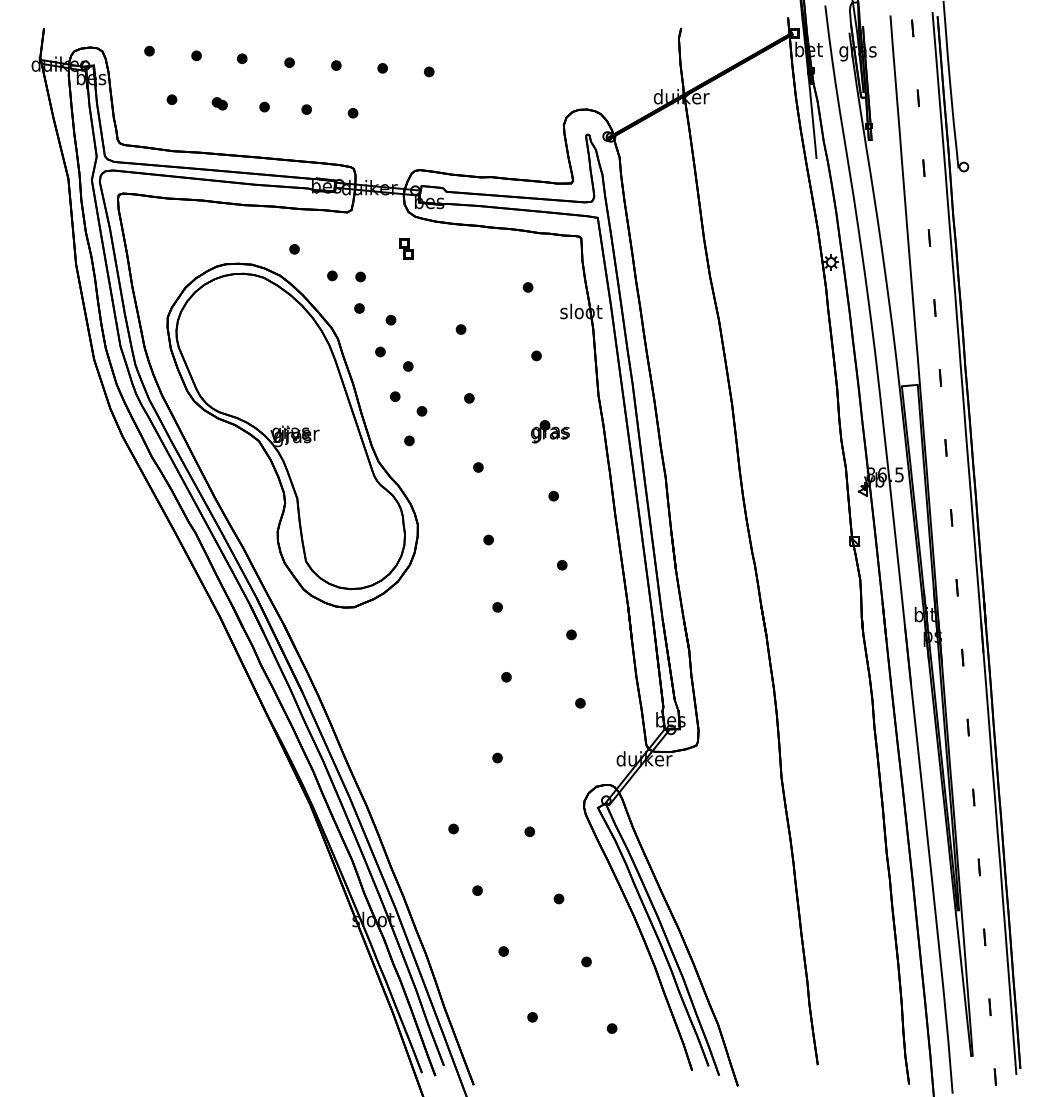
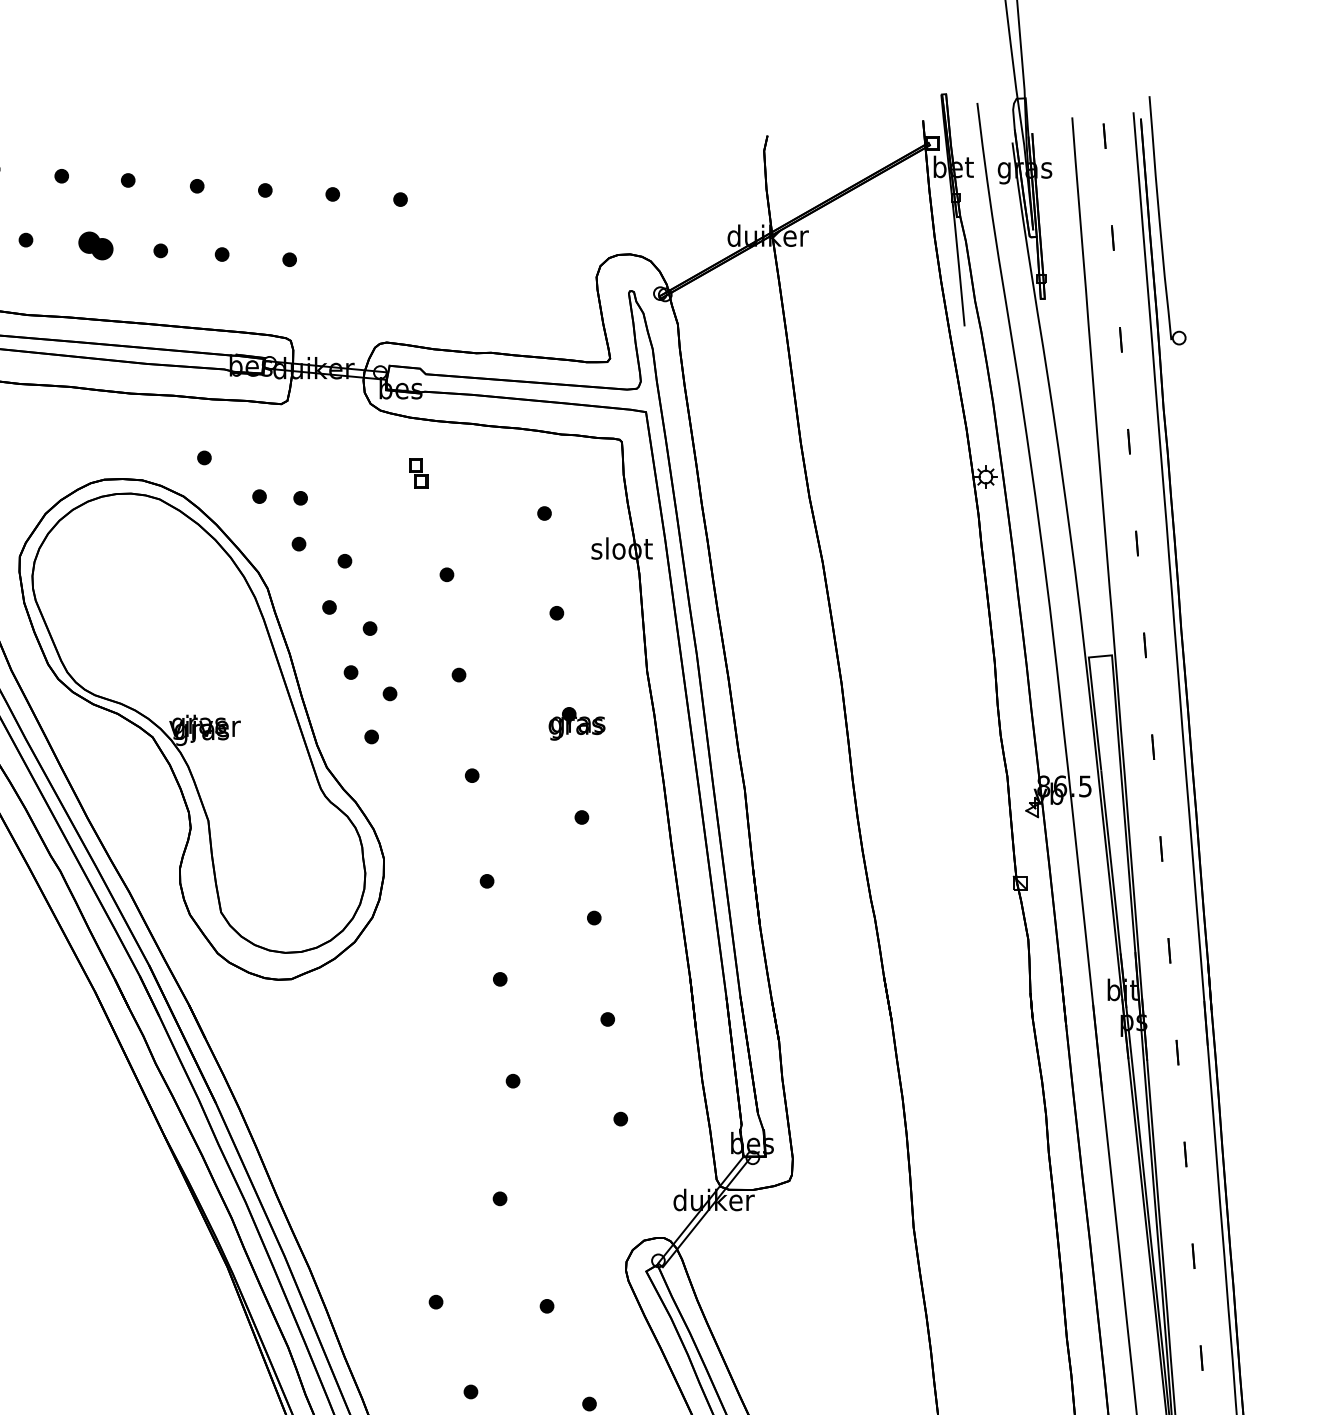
part: (219, 103) -> (95, 245), size x1.6
part: (406, 248) -> (418, 472), moved

